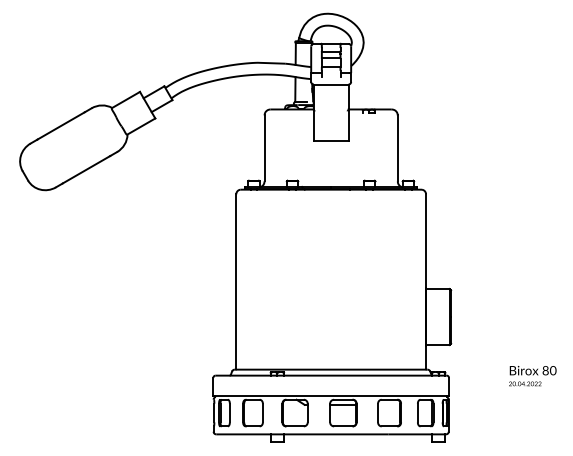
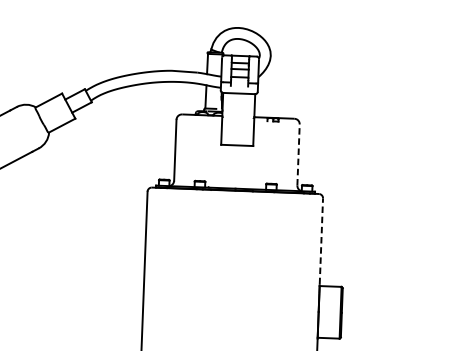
line: (397, 148) -> (298, 155), solid -> dashed
line: (426, 240) -> (321, 241), solid -> dashed

